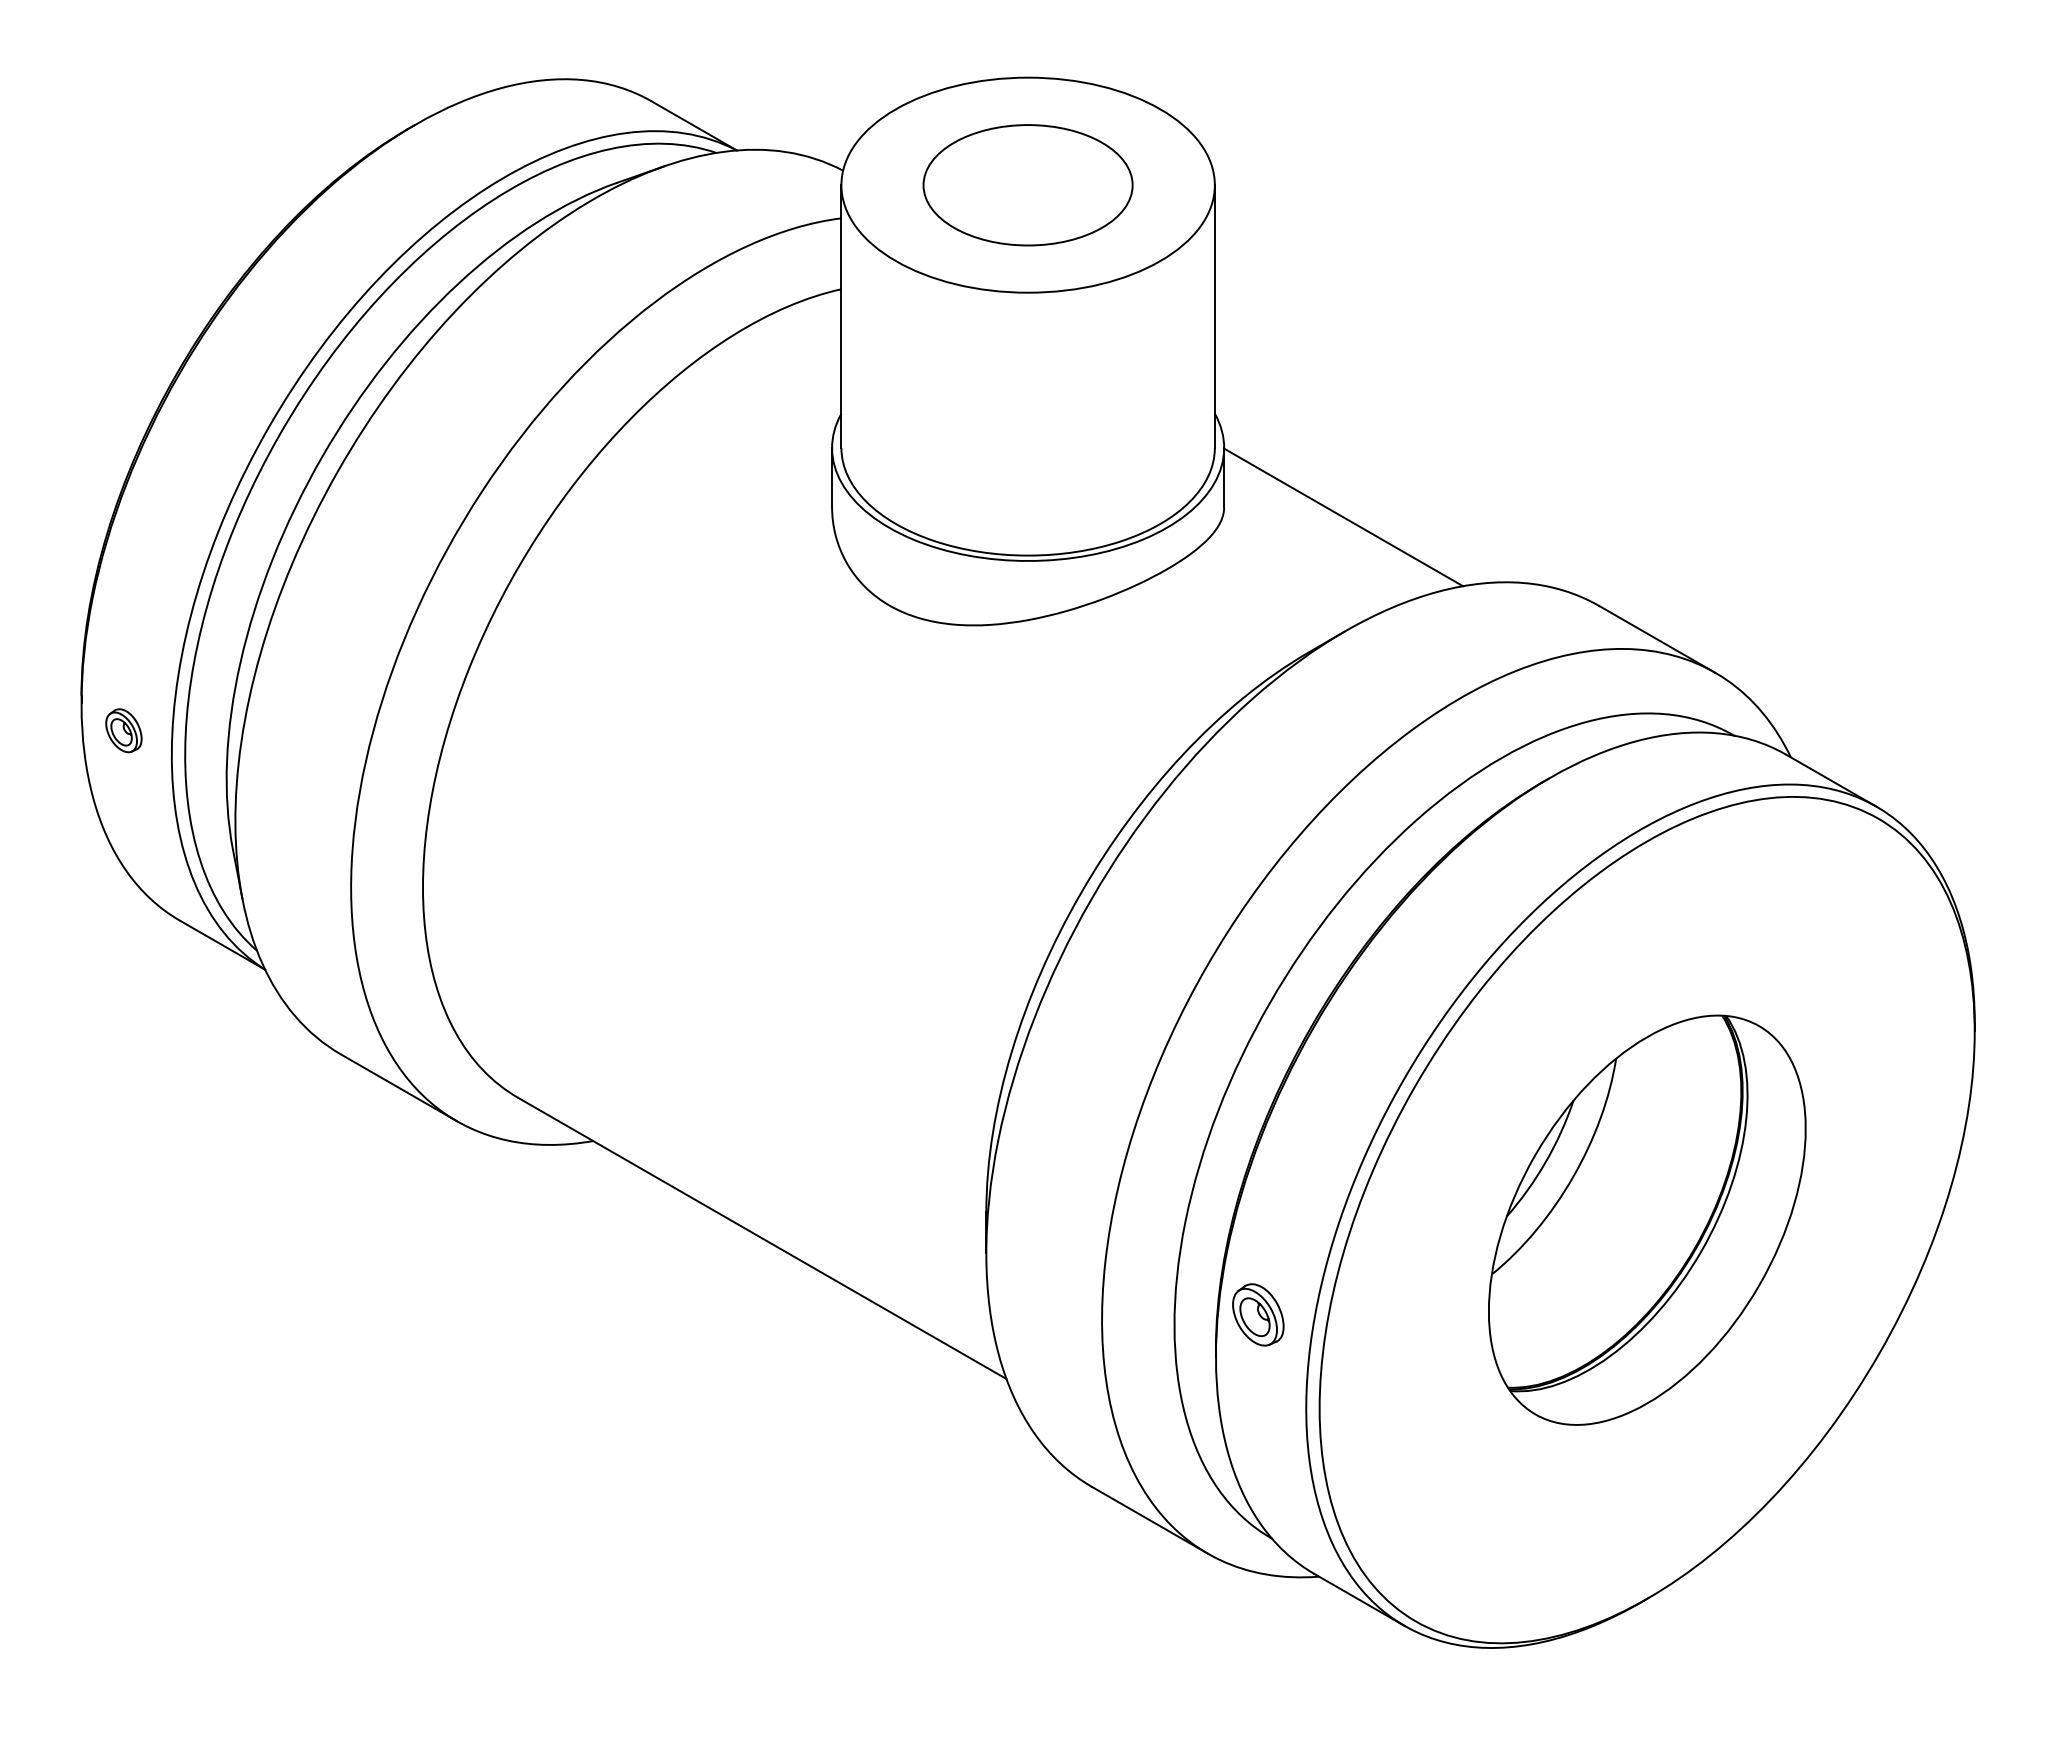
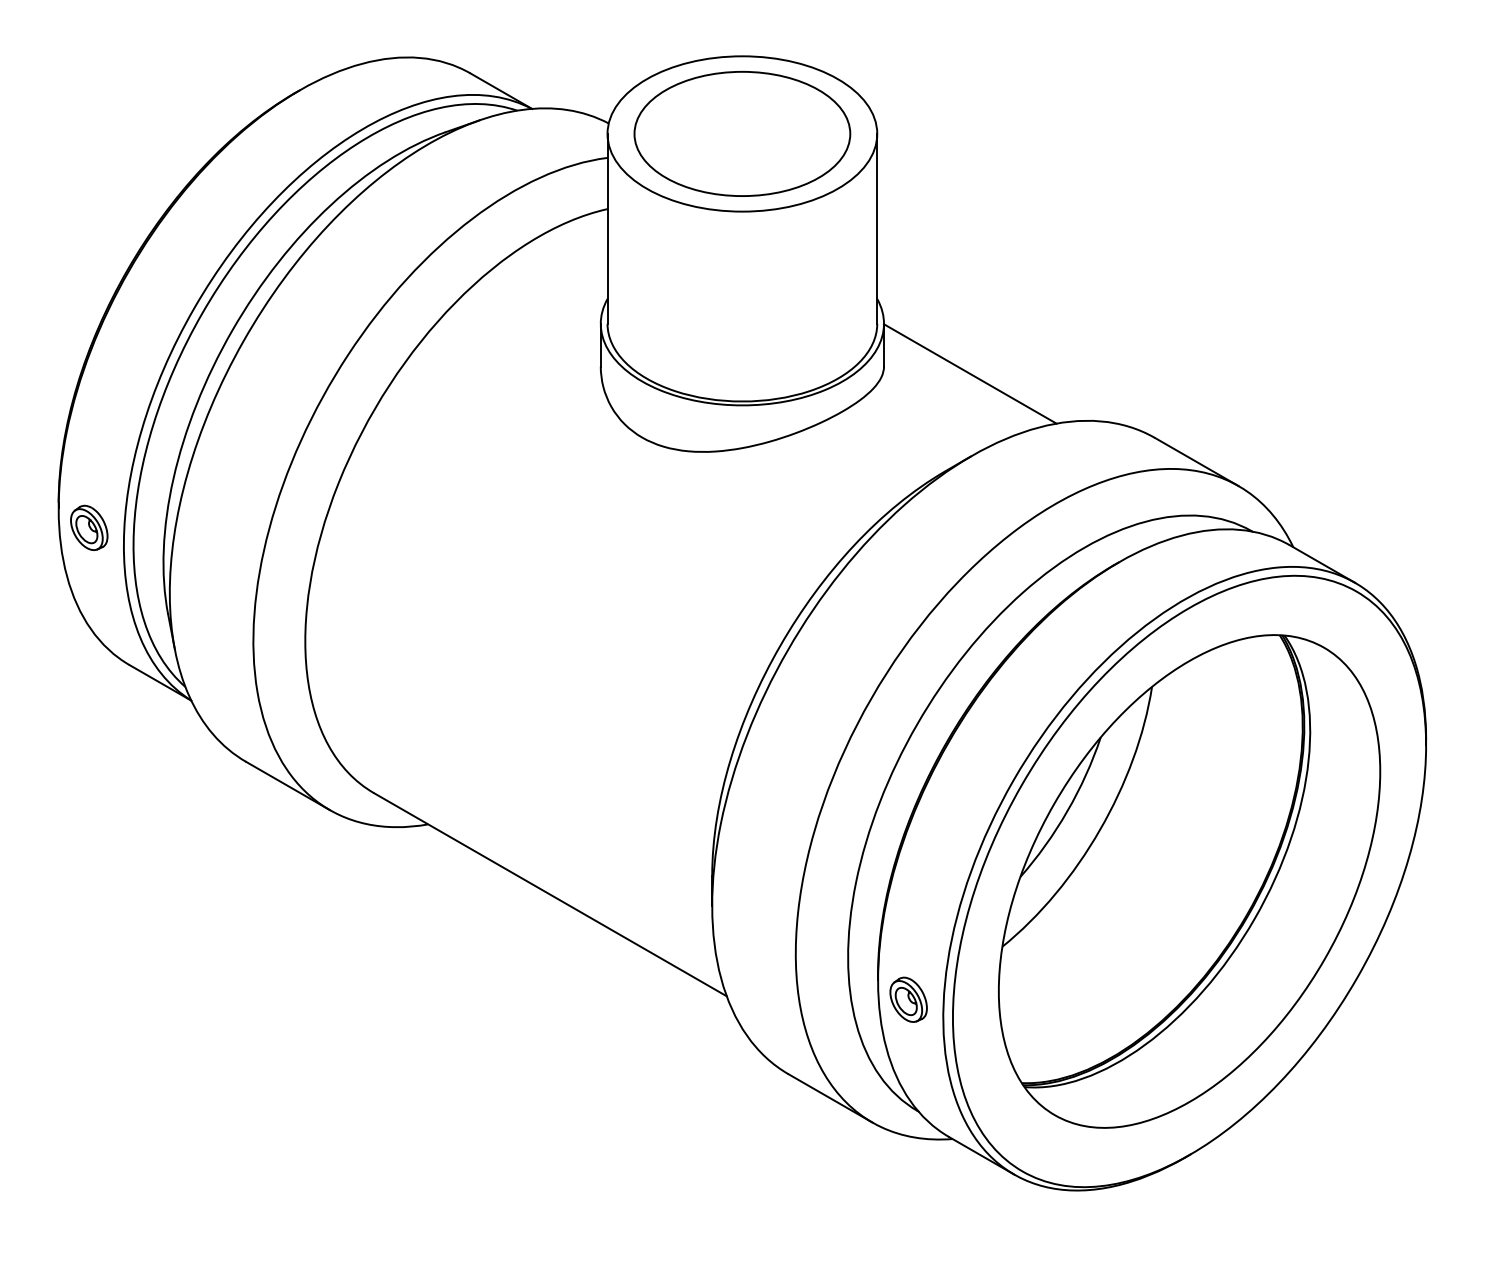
part: (1027, 185) -> (741, 134), size x1.43
part: (123, 730) -> (88, 527), size x1.43
part: (1647, 1220) -> (1189, 881), size x1.67
part: (1258, 1314) -> (908, 999), moved

